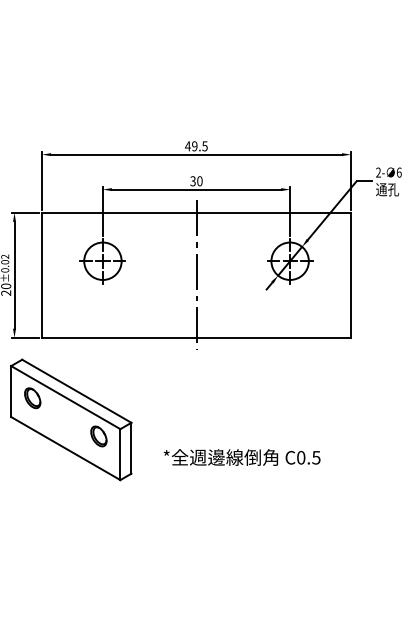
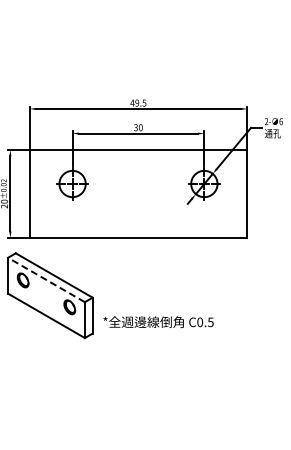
line: (196, 274) -> (138, 193), removed
line: (65, 396) -> (46, 279), solid -> dashed
text: (242, 456) -> (158, 321), moved

